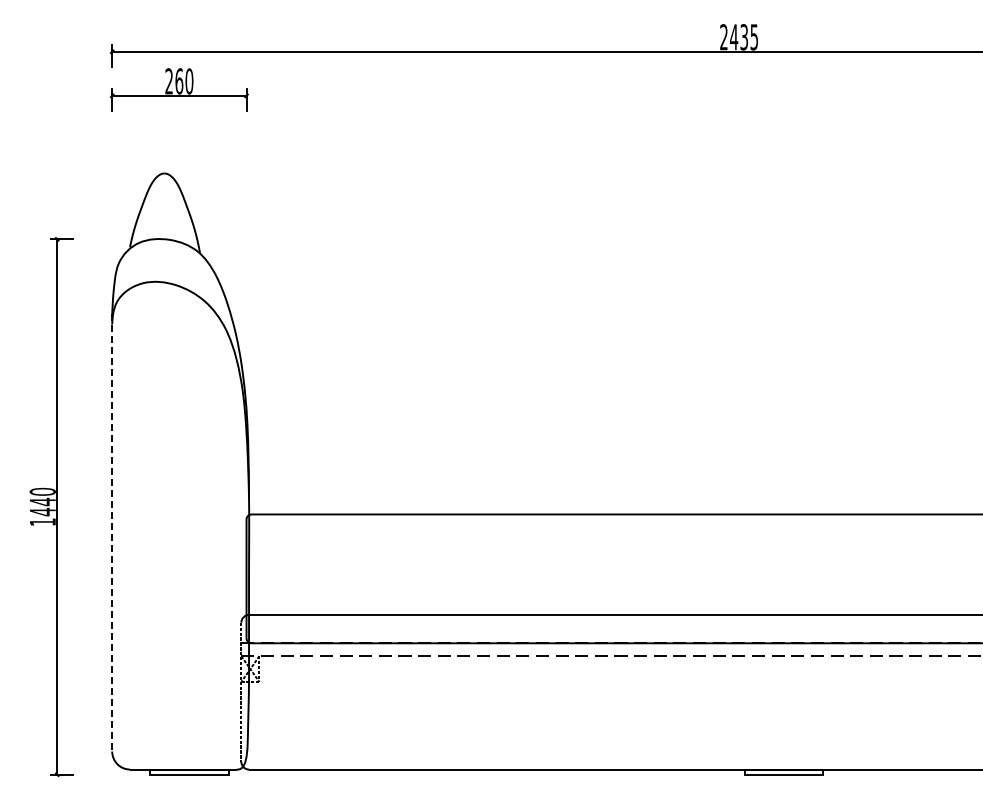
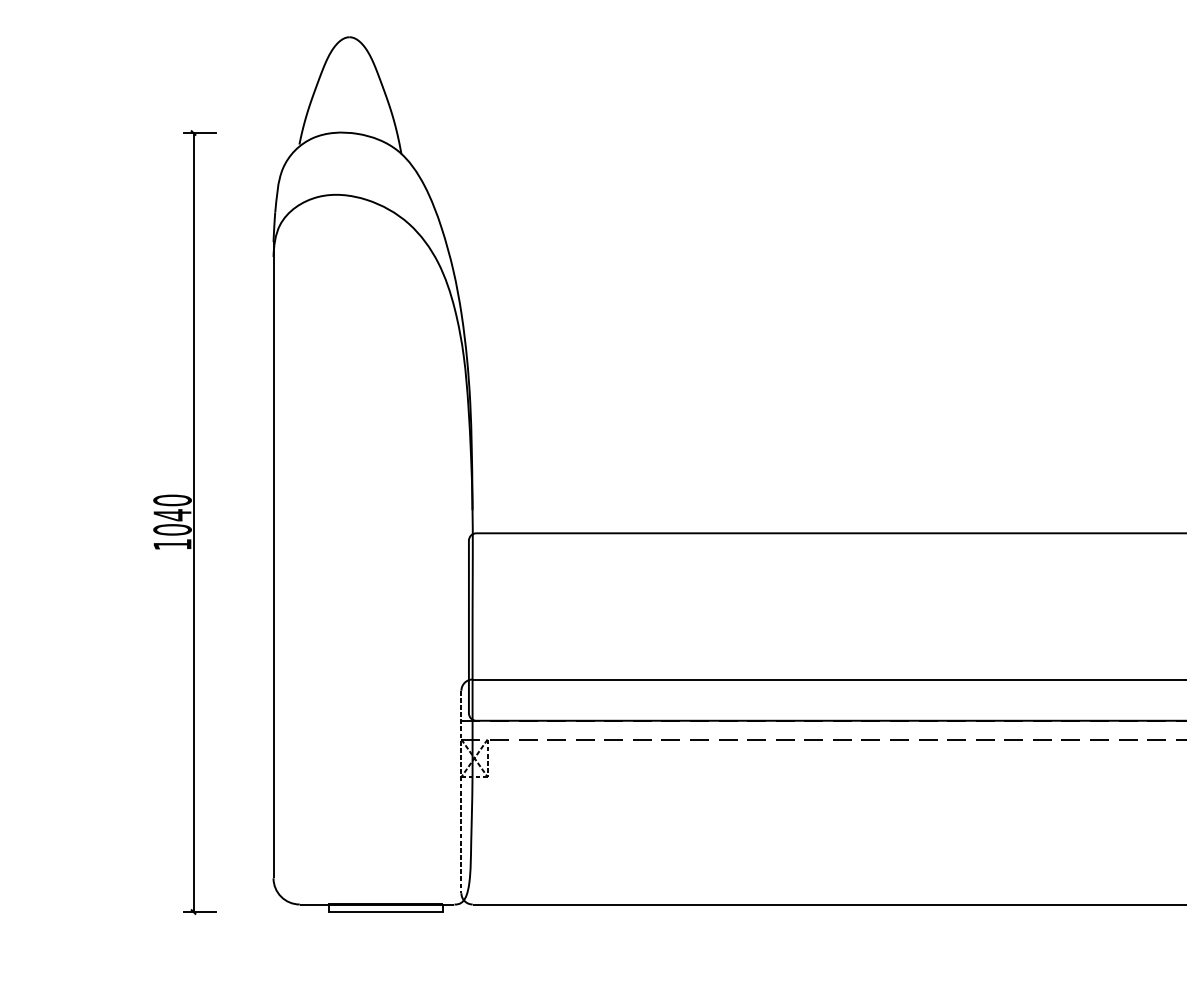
text: (42, 512) -> (172, 530), 1440 -> 1040
line: (112, 532) -> (273, 559), dashed -> solid

